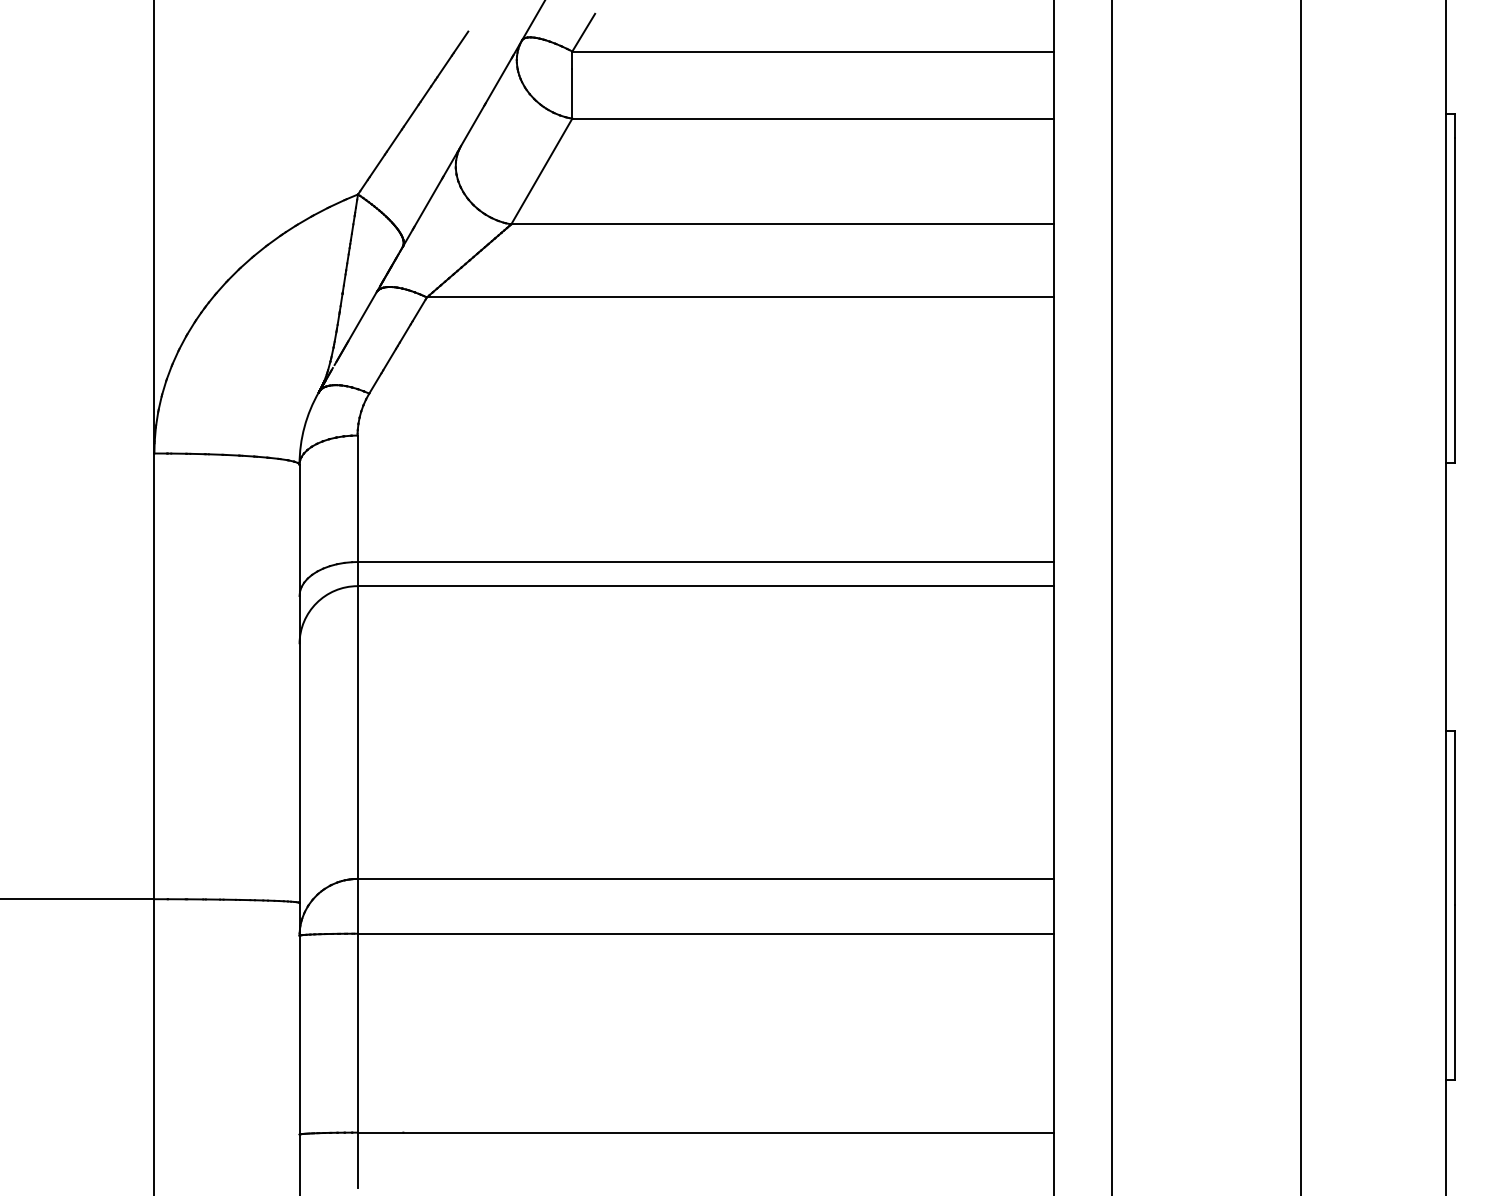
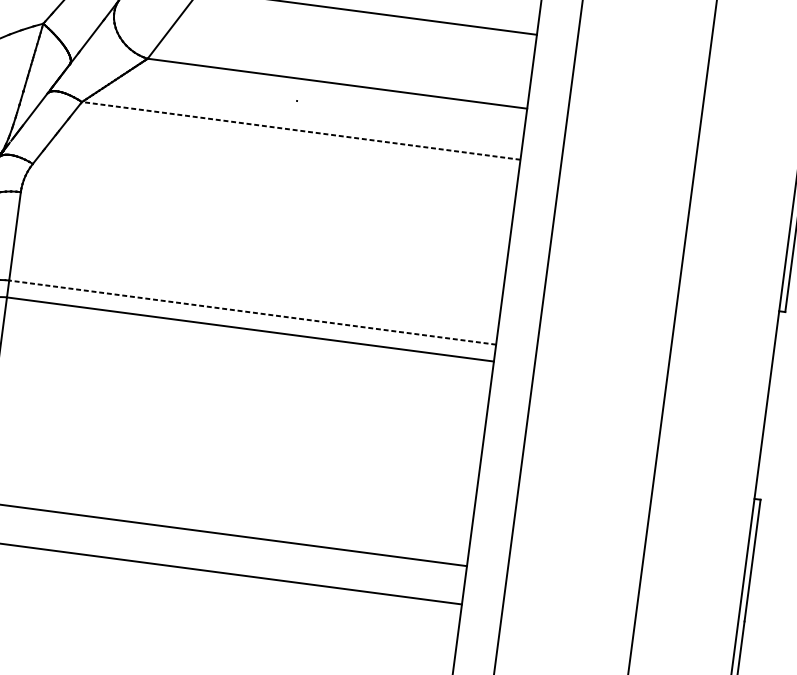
line: (740, 297) -> (301, 130), solid -> dashed
line: (705, 562) -> (252, 312), solid -> dashed

